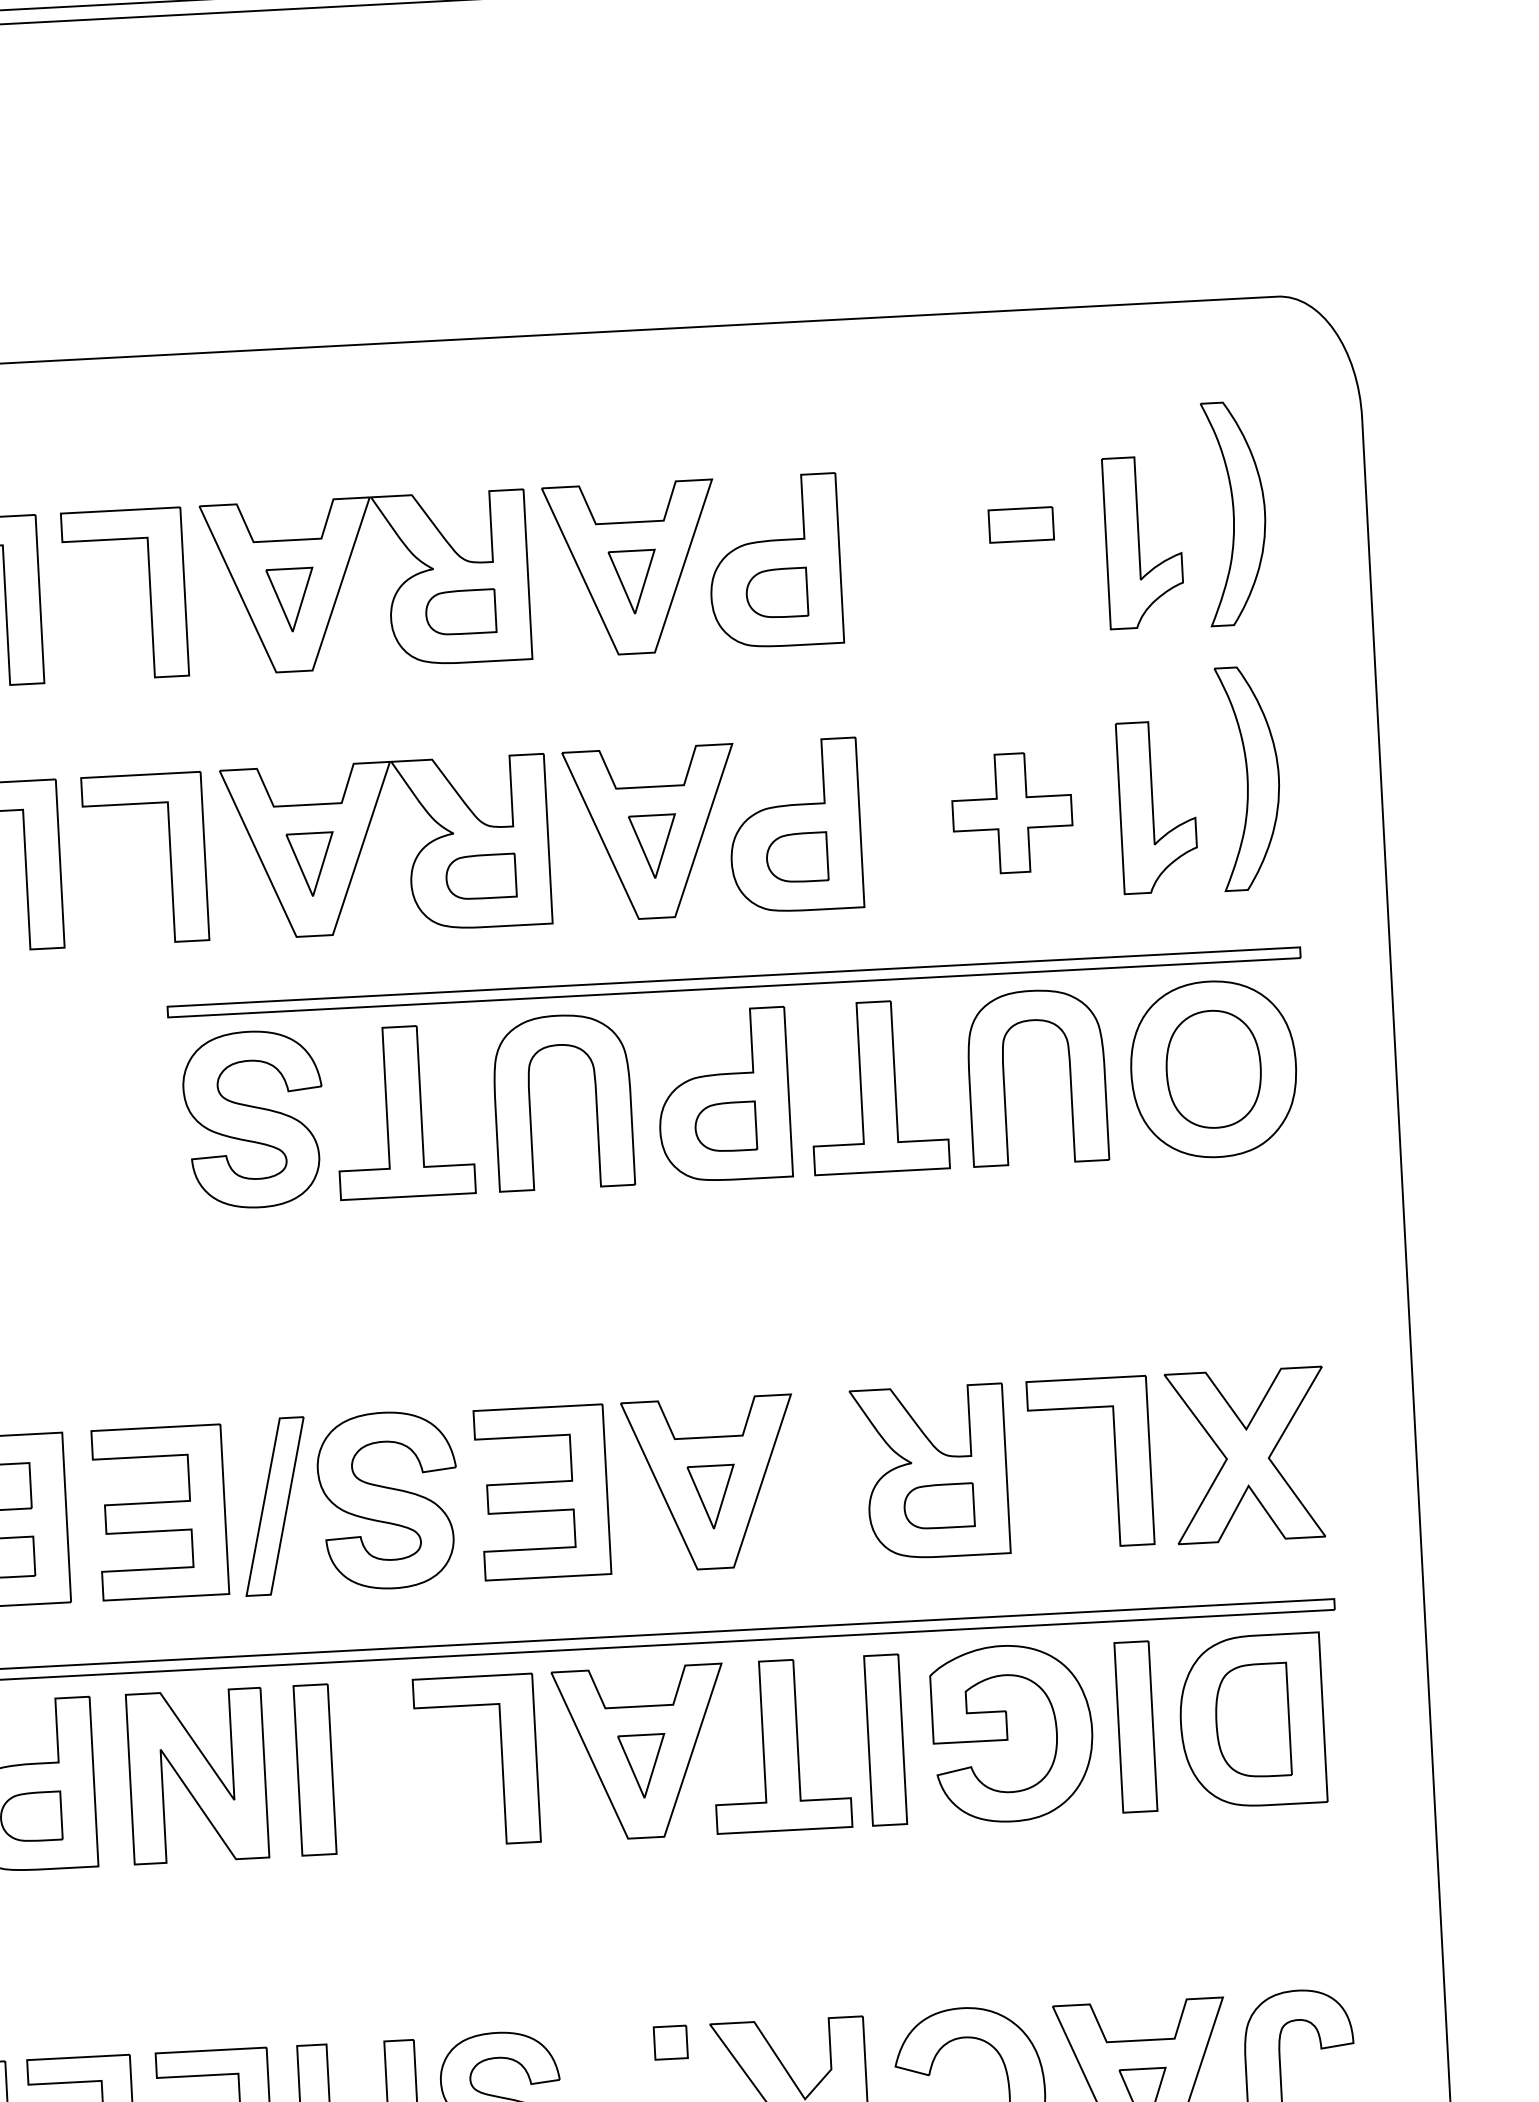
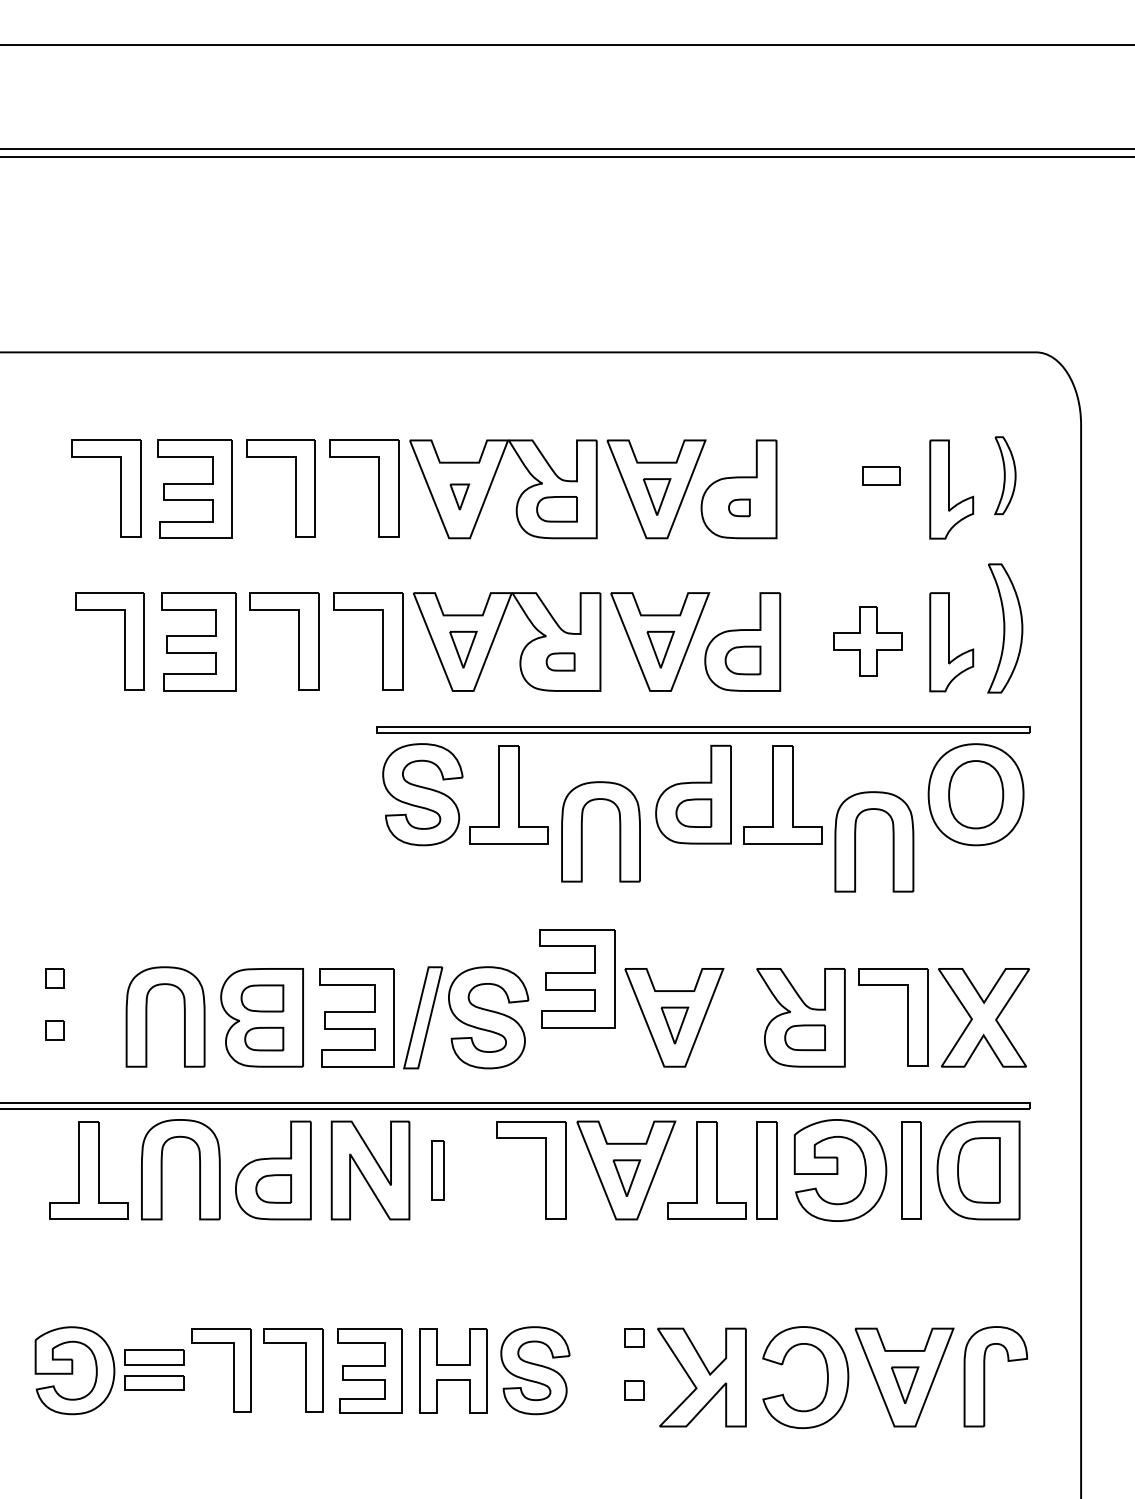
part: (1235, 512) -> (1005, 475), size x0.6
part: (777, 592) -> (739, 507), size x0.6
part: (290, 599) -> (459, 496), size x0.7
part: (480, 876) -> (560, 661), size x0.7
part: (1068, 1074) -> (892, 841), moved
part: (530, 1102) -> (582, 831), moved
part: (542, 1491) -> (577, 978), moved
part: (313, 1770) -> (437, 1170), size x0.6

